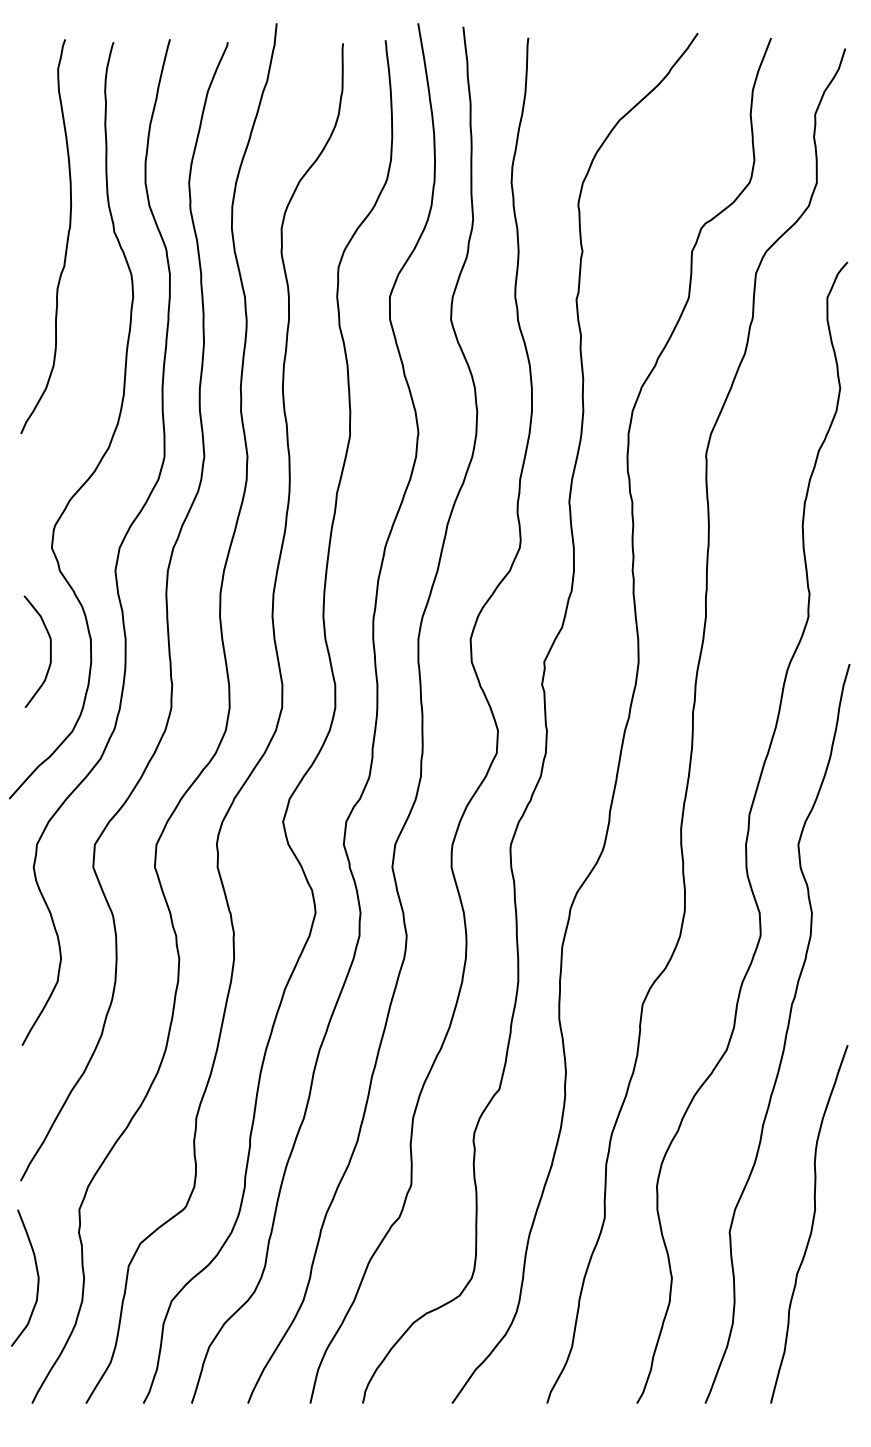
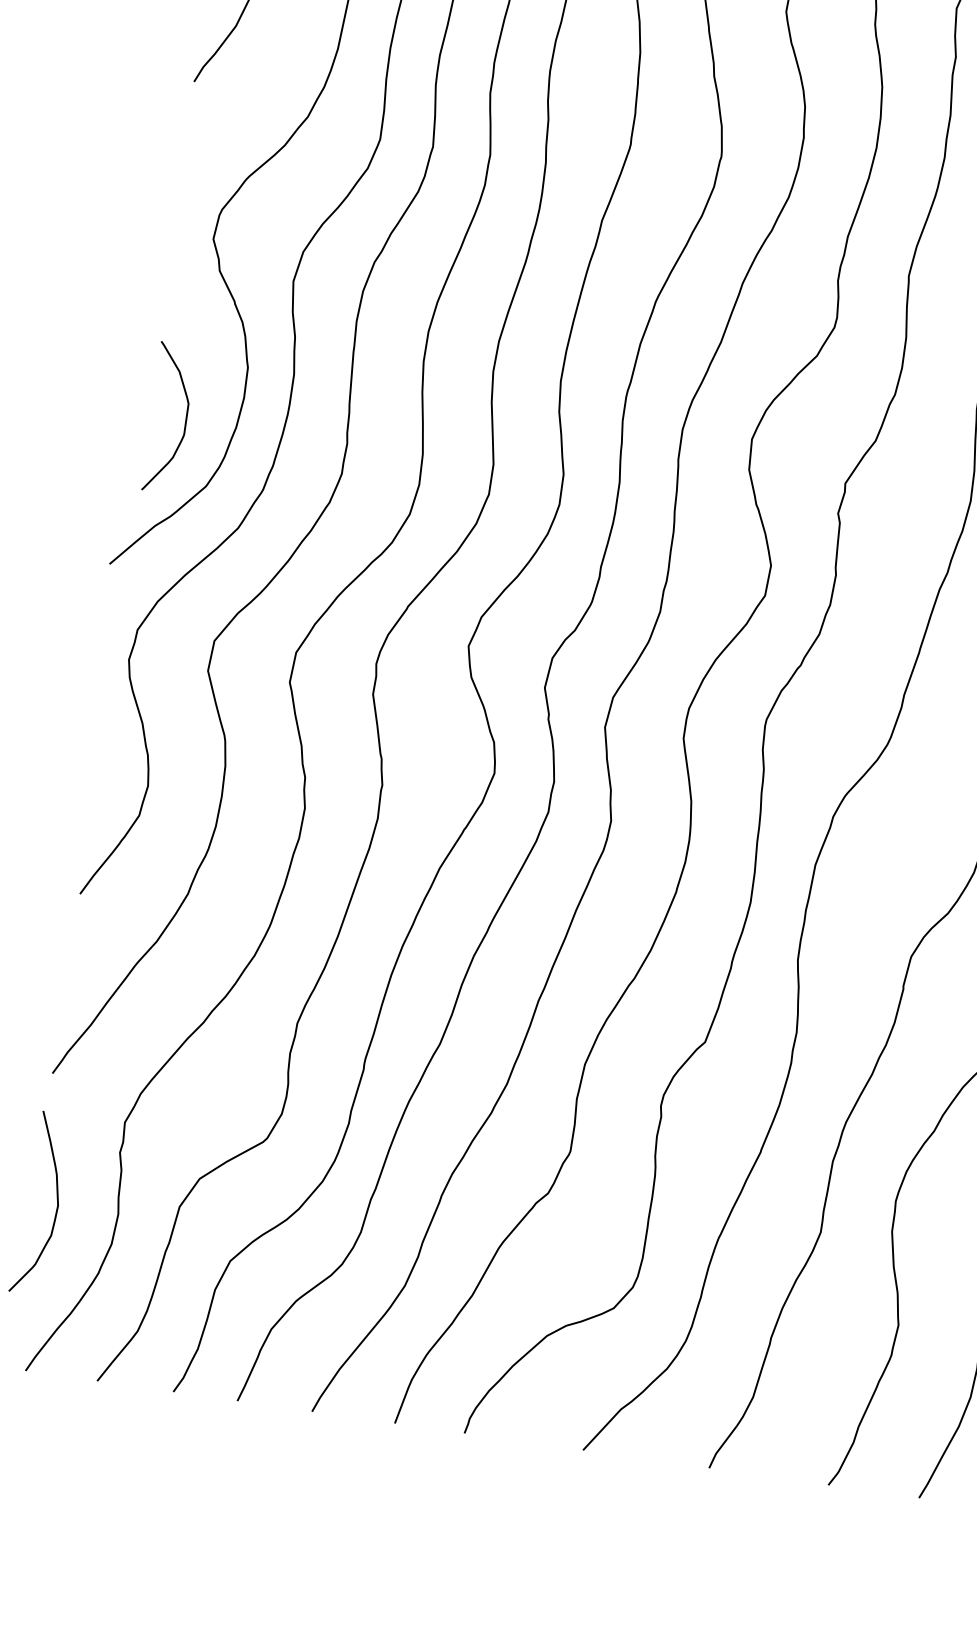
curve: (50, 651) -> (185, 420), moved

